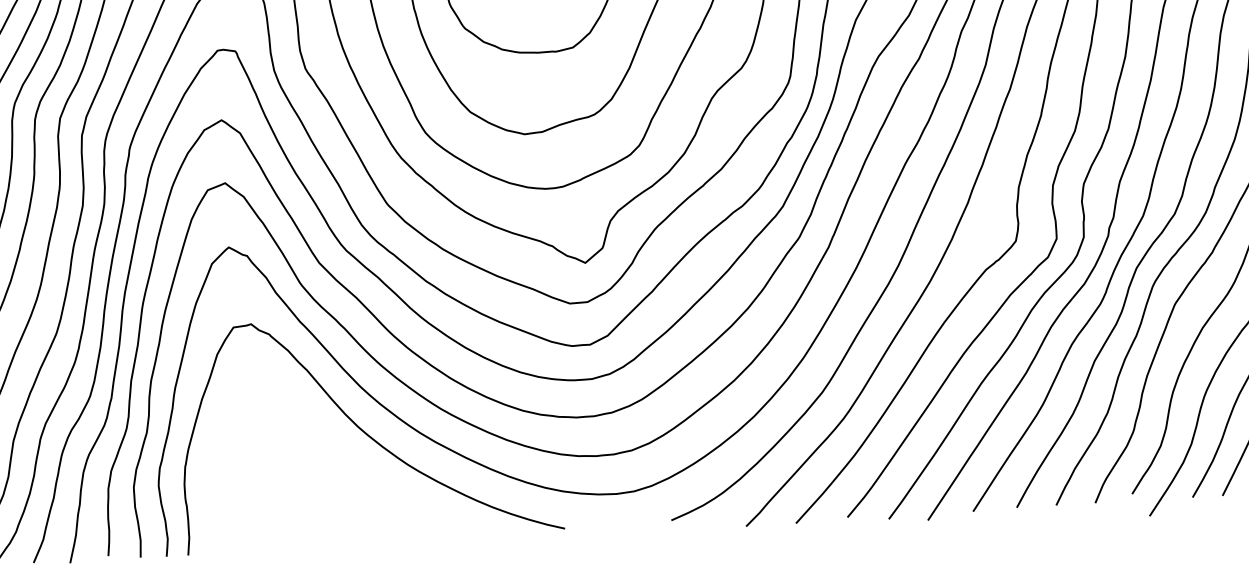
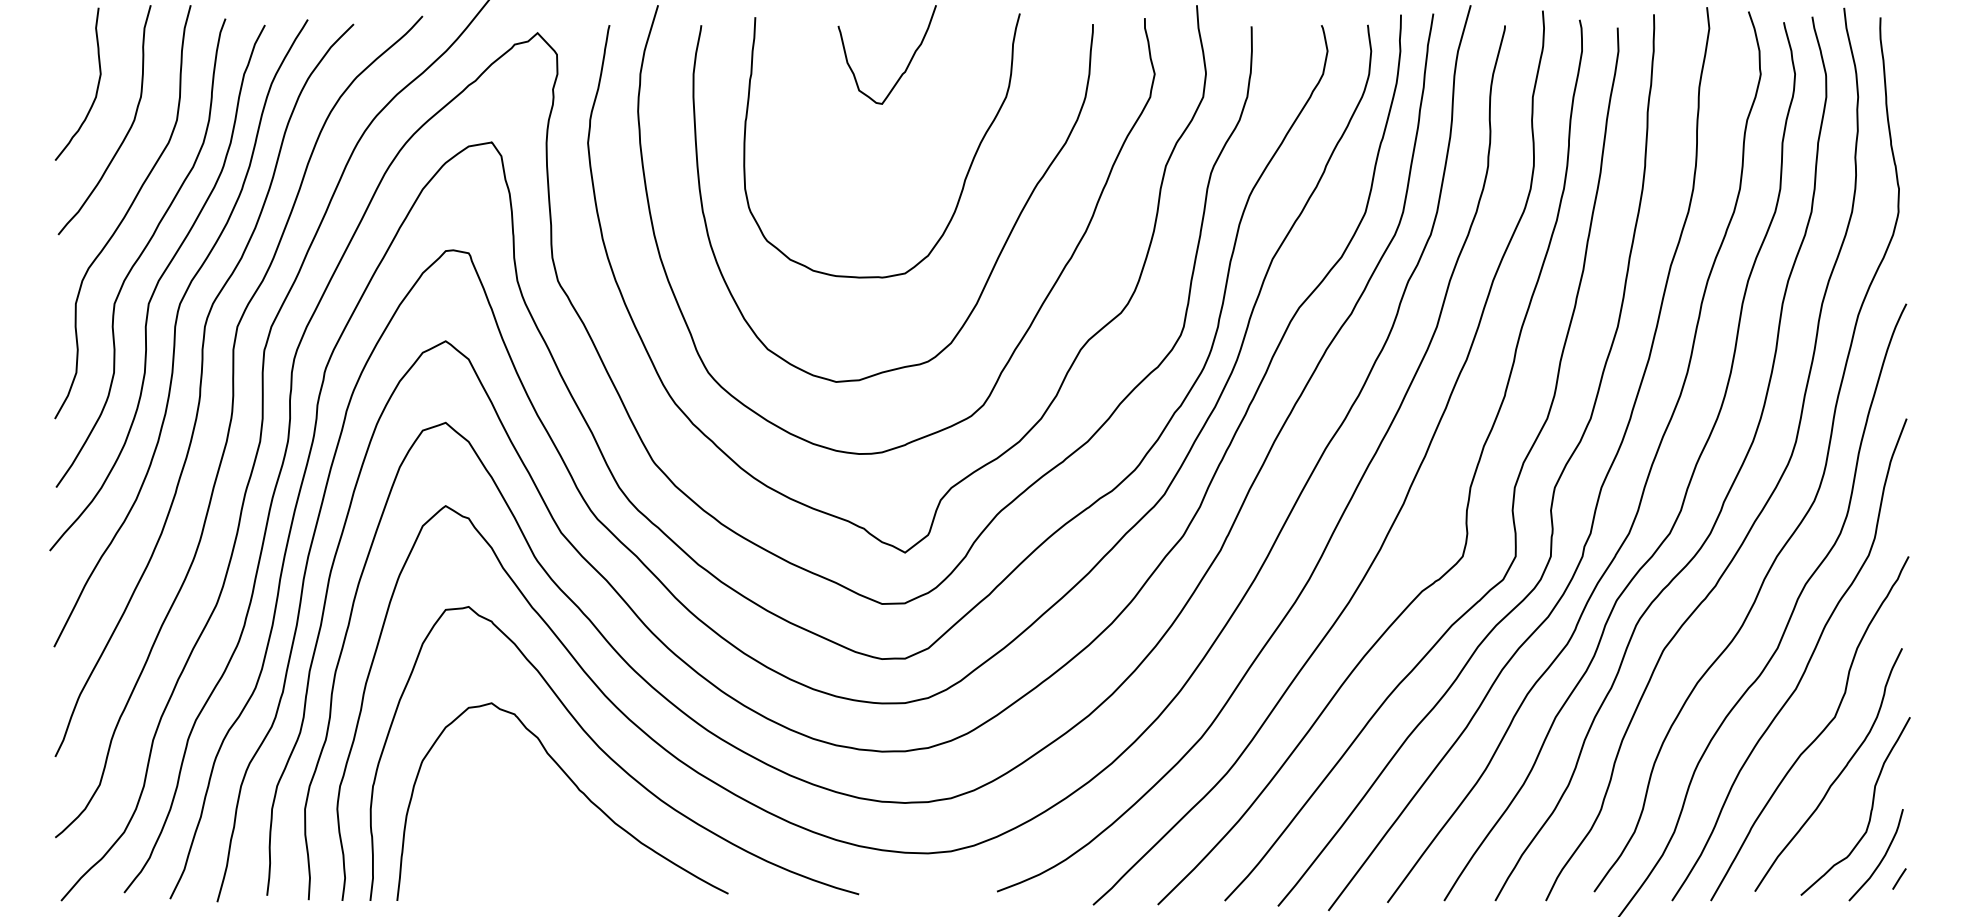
curve: (343, 460) -> (577, 789), added

